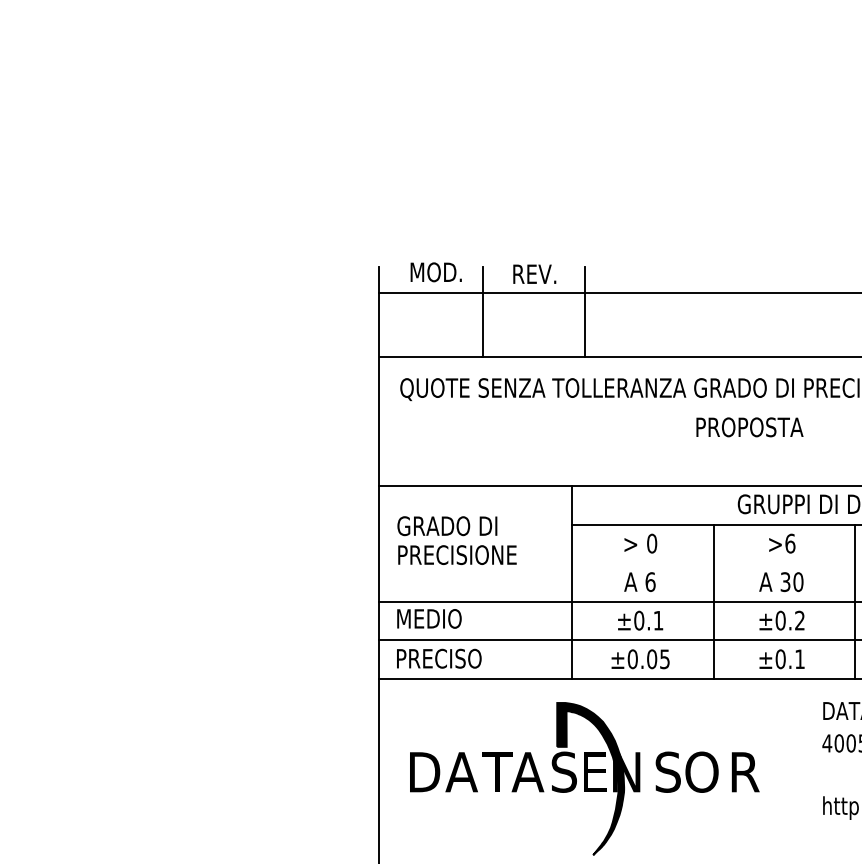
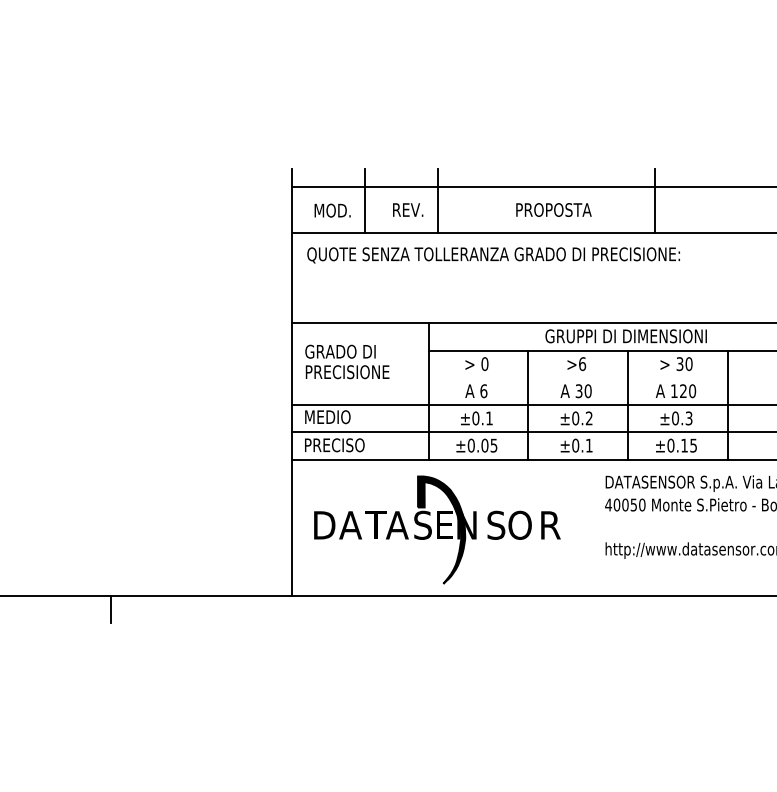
text: (436, 272) -> (332, 210), moved
text: (535, 273) -> (408, 209), moved
text: (749, 426) -> (553, 209), moved

